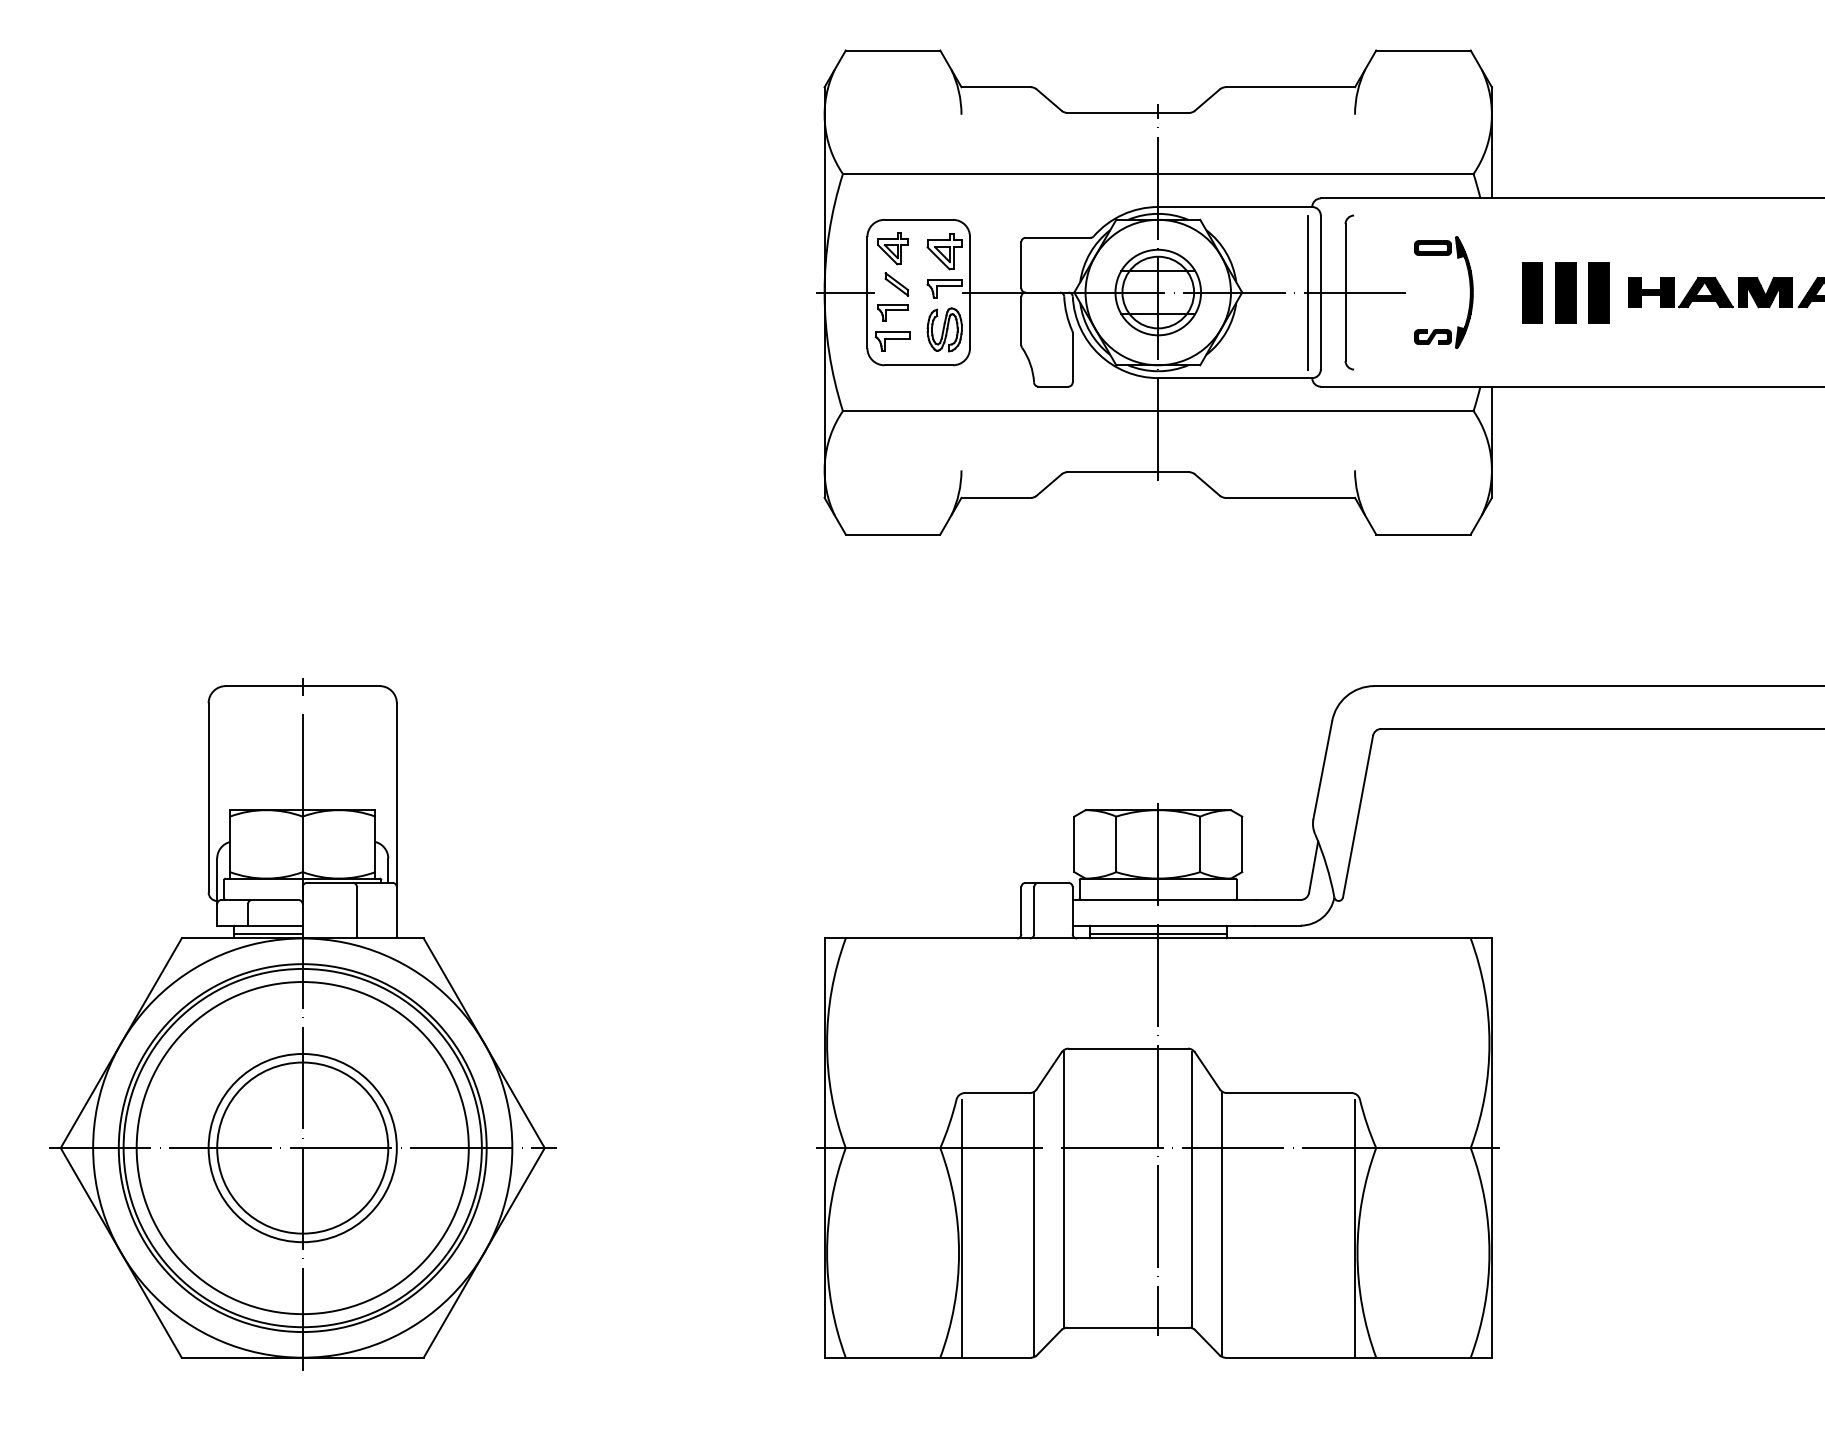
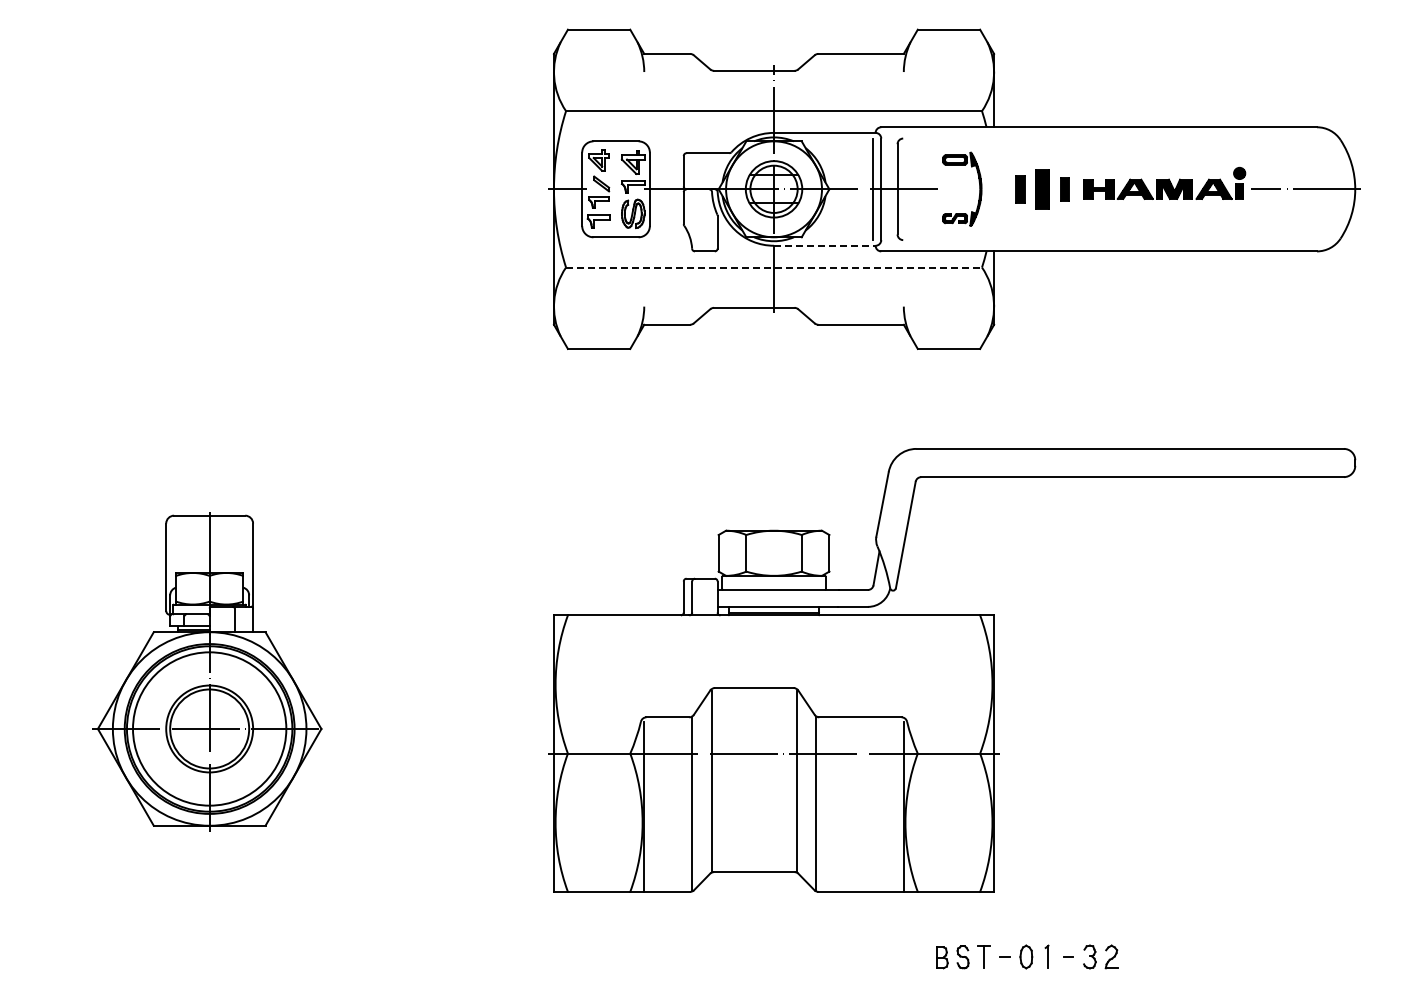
part: (1531, 292) -> (1020, 189), size x0.7
part: (1598, 292) -> (1064, 189), size x0.6
line: (1234, 377) -> (824, 245), solid -> dashed
line: (1158, 411) -> (774, 267), solid -> dashed
part: (302, 1023) -> (209, 671), size x0.7
line: (1158, 1069) -> (774, 701), removed

